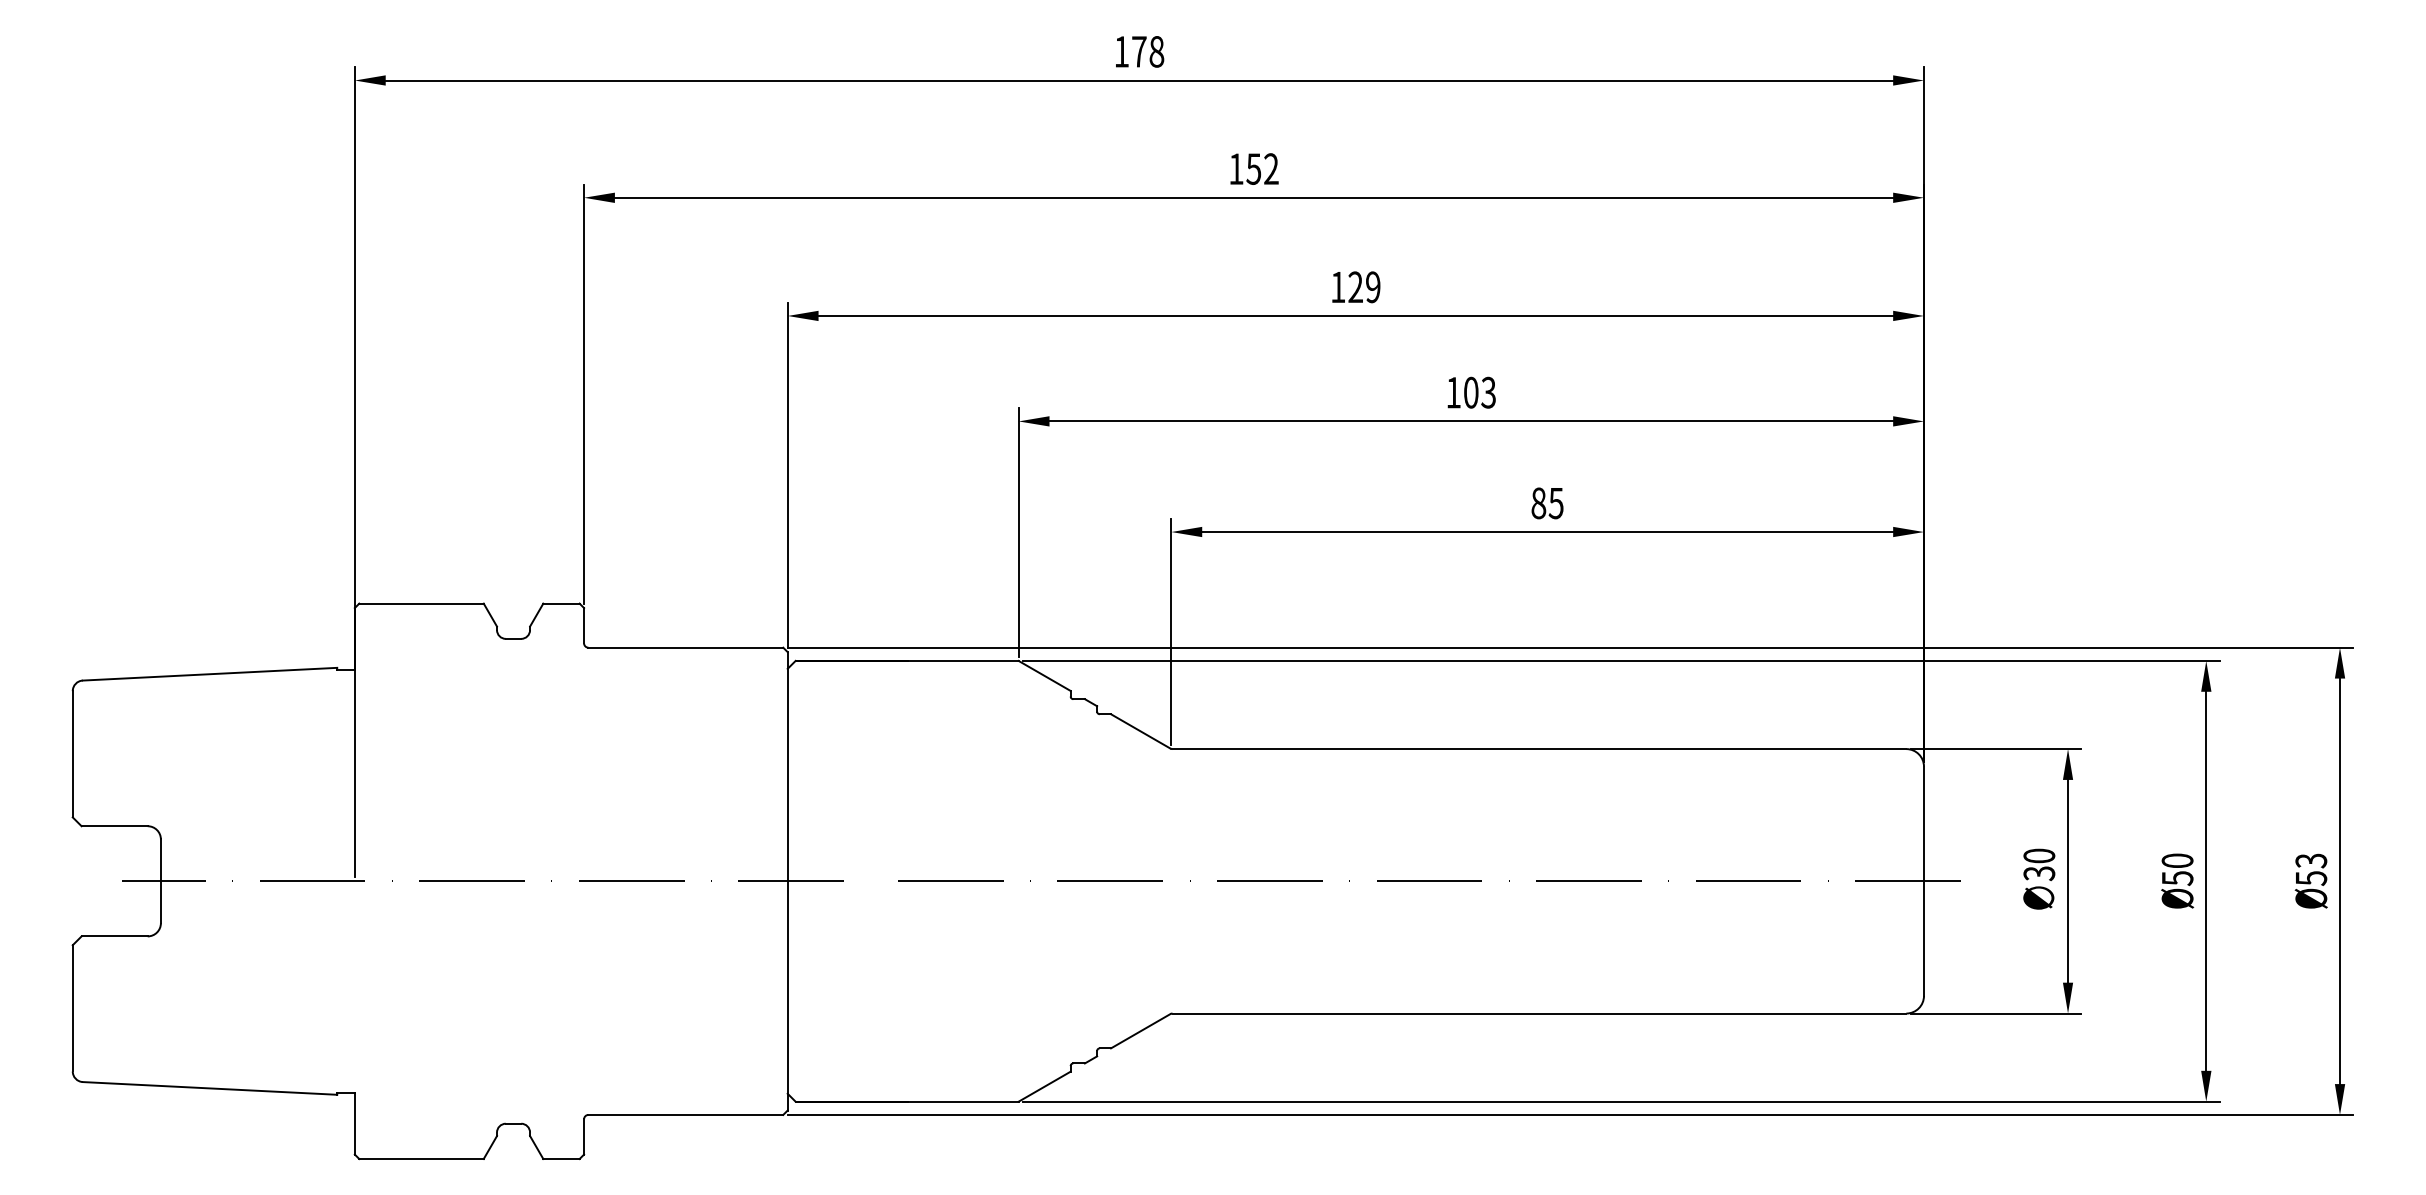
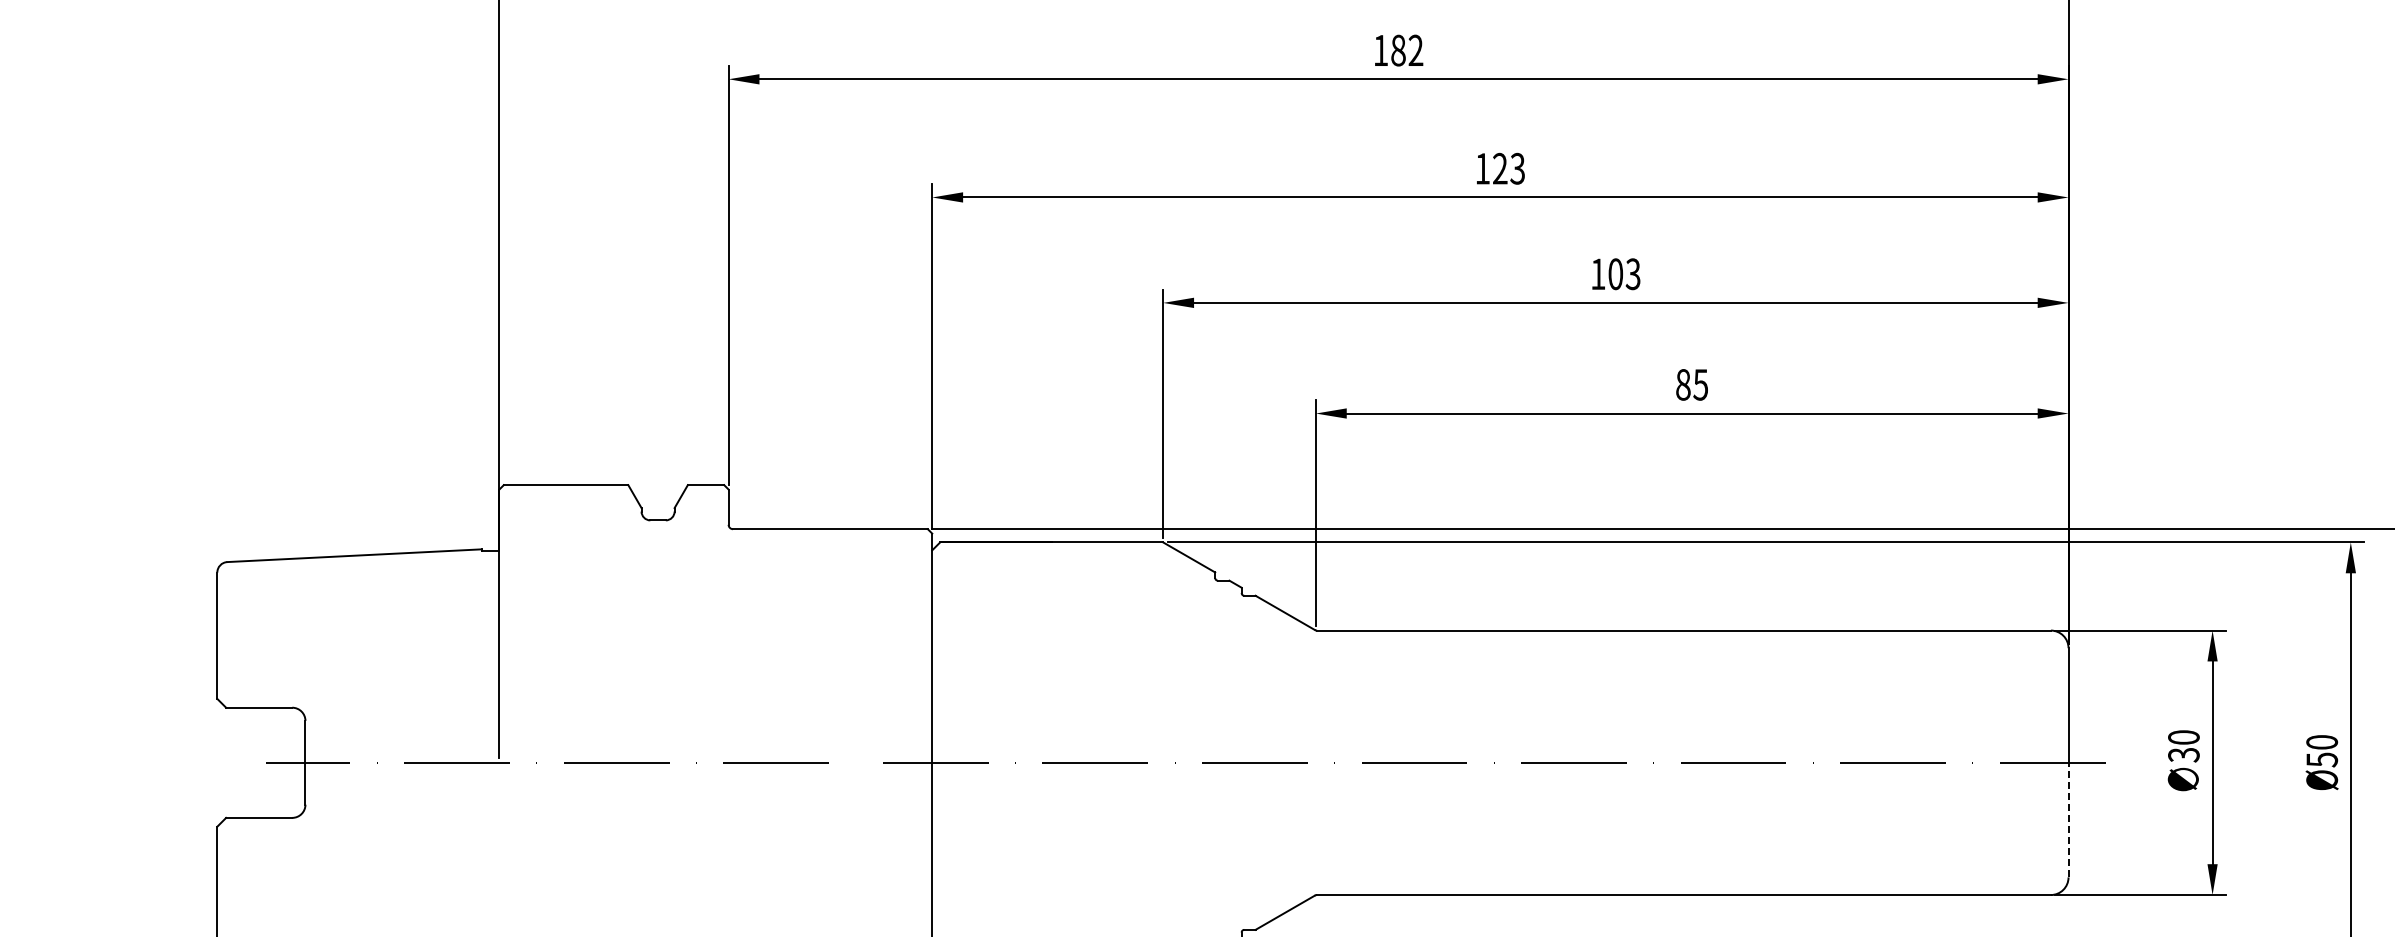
text: (1253, 168) -> (1398, 50), 152 -> 182
text: (1372, 287) -> (1517, 169), 129 -> 123
line: (1924, 938) -> (2069, 820), solid -> dashed

